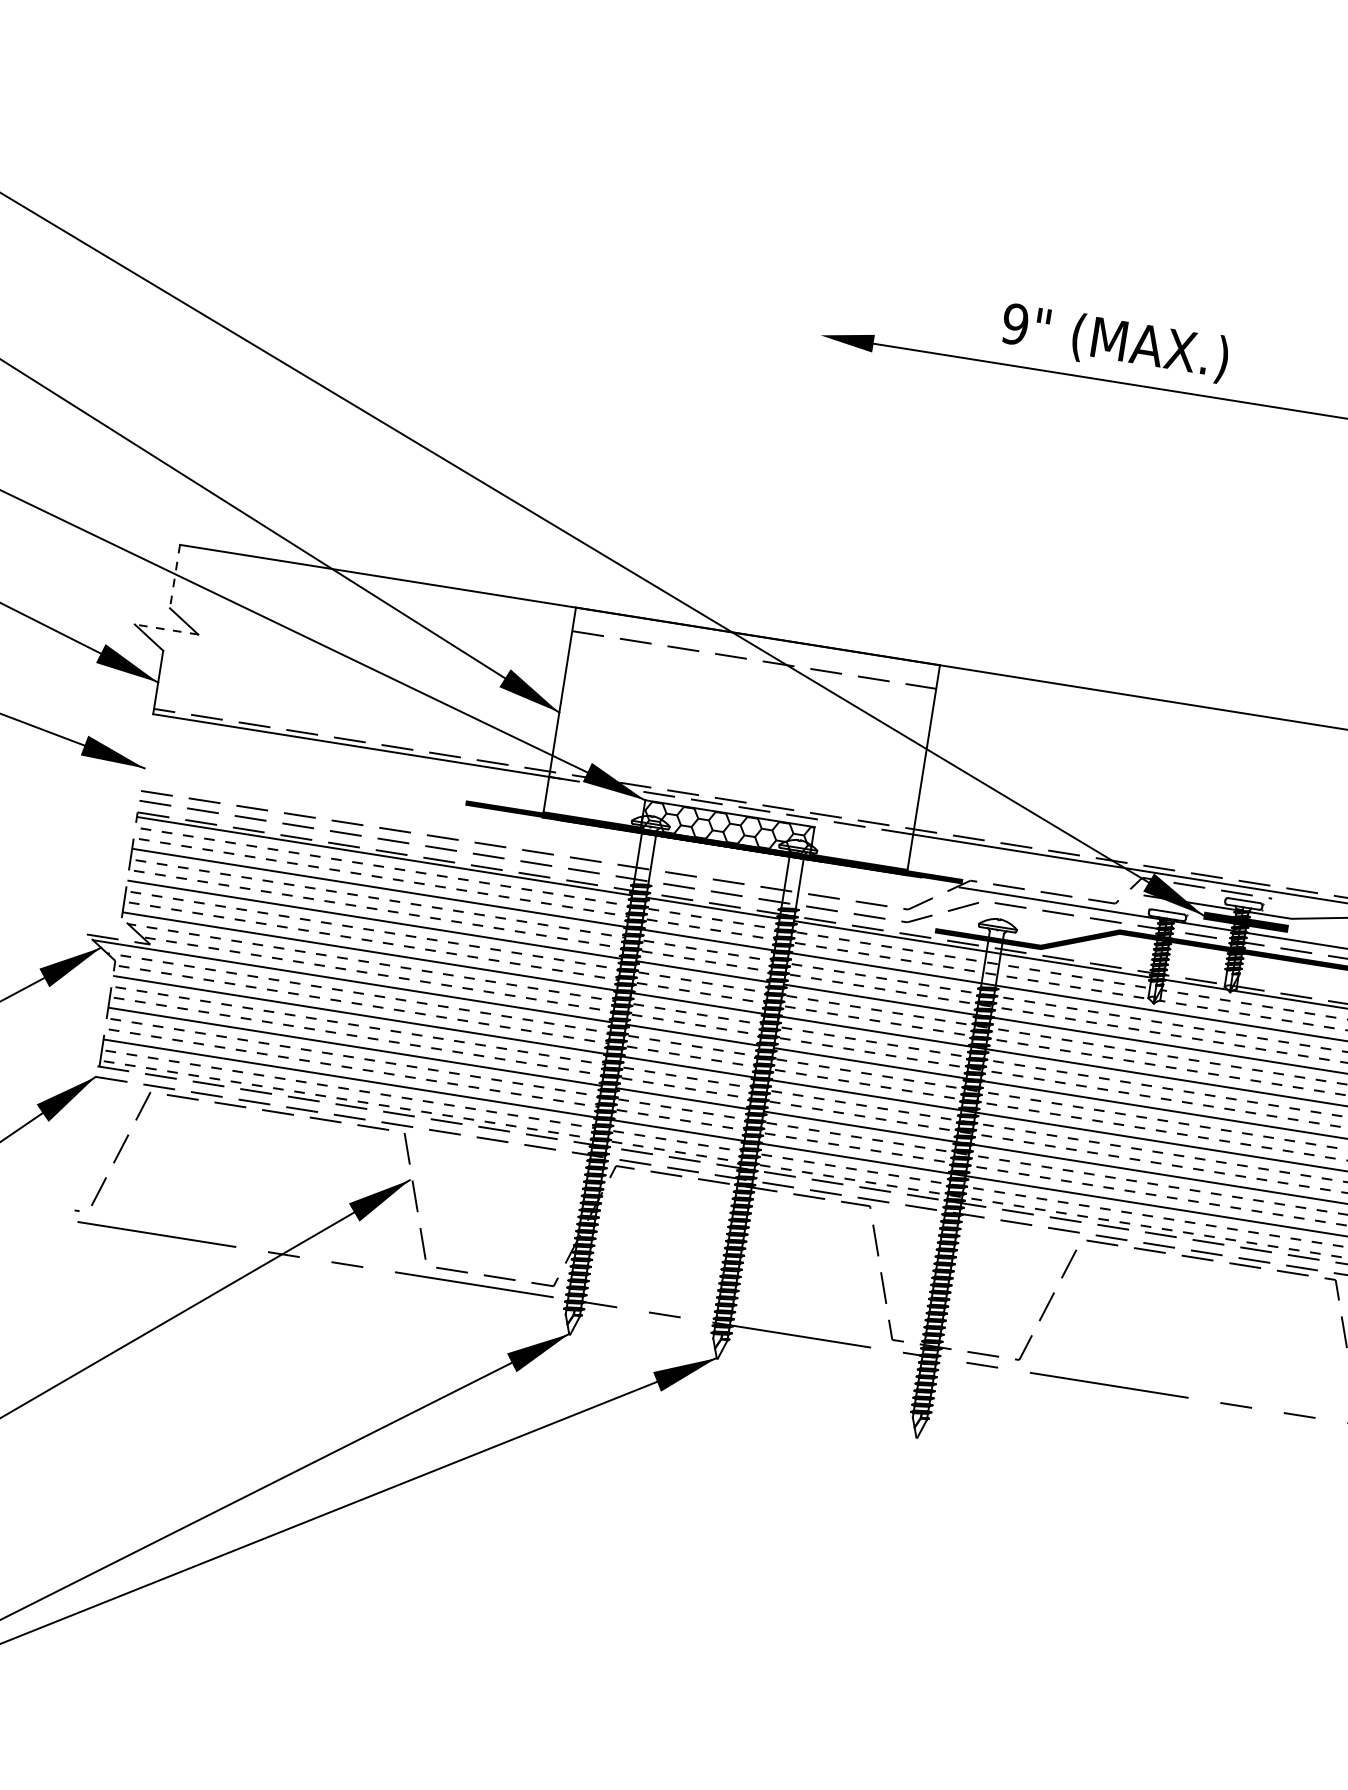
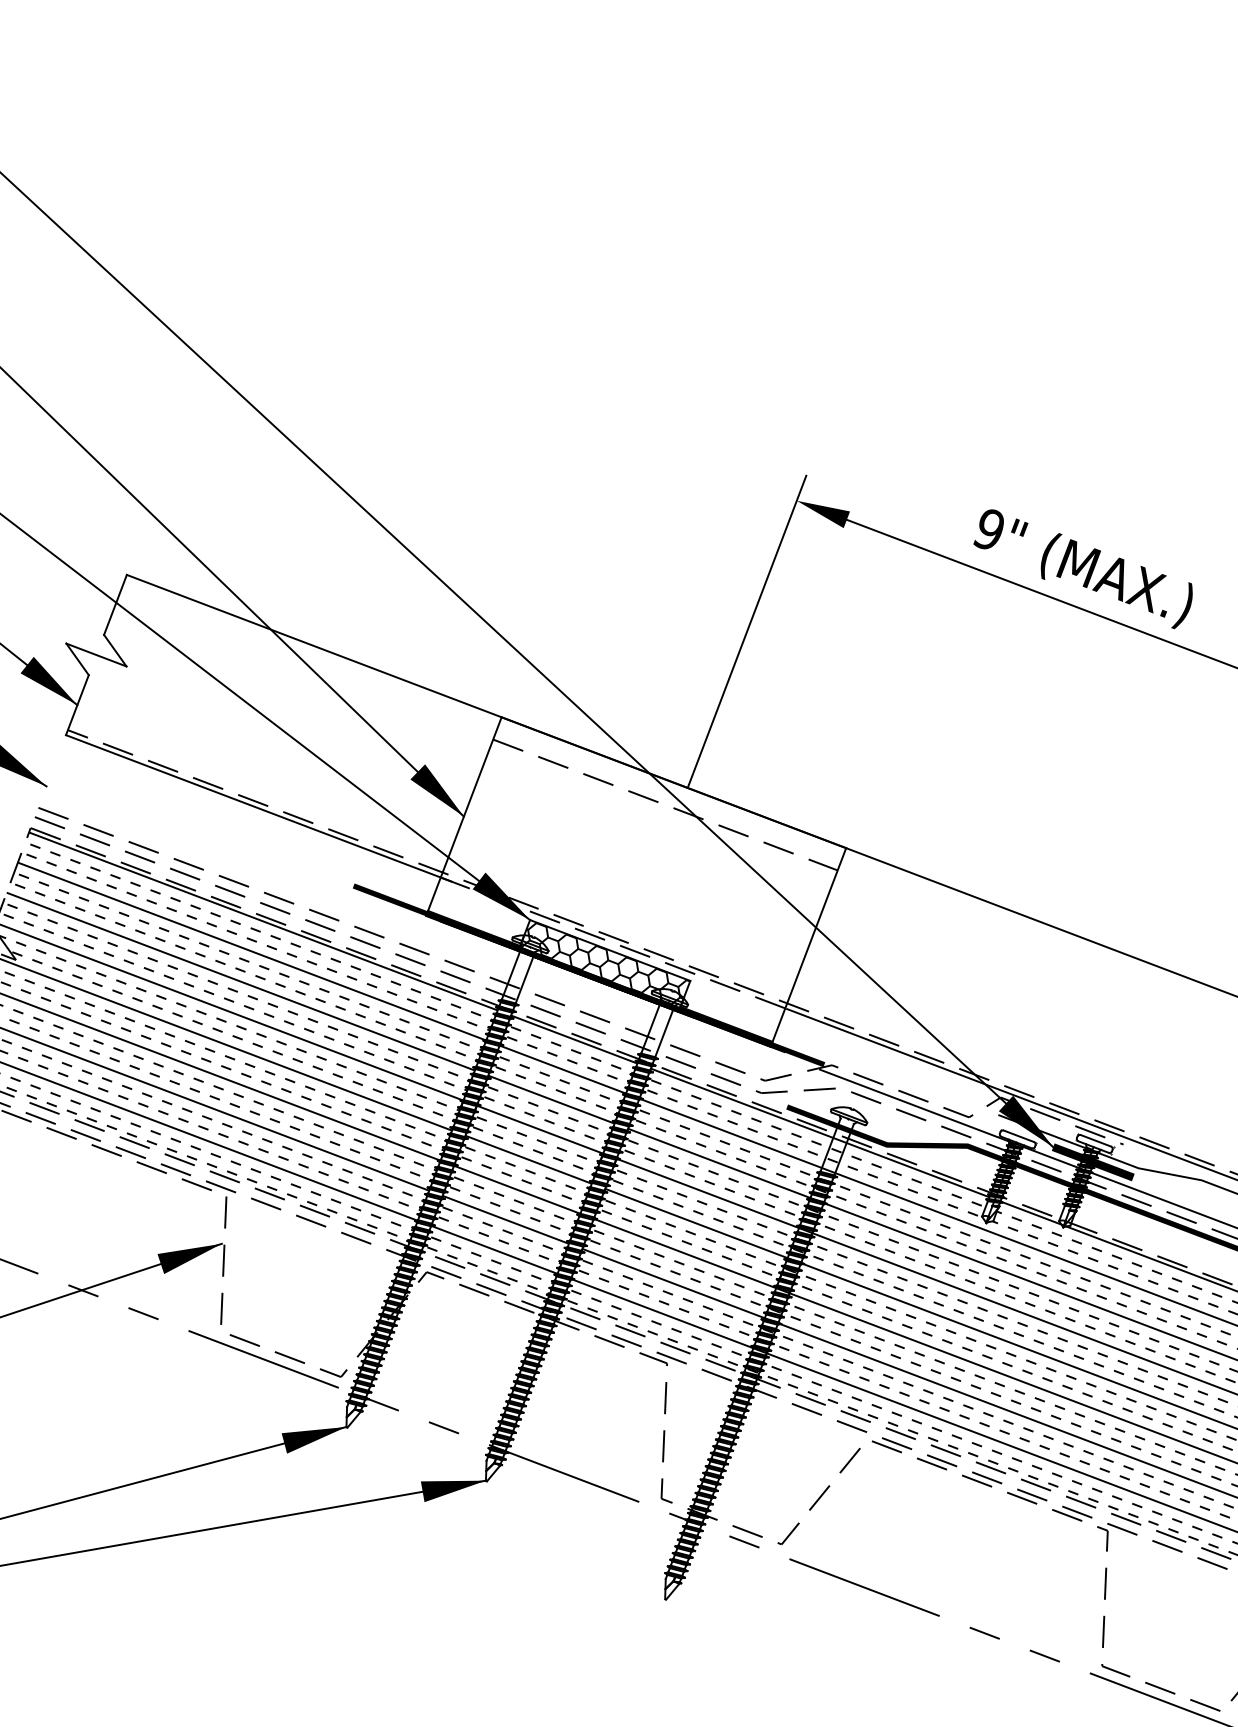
line: (798, 473) -> (746, 631), added
line: (174, 577) -> (114, 605), dashed -> solid
line: (166, 629) -> (96, 654), dashed -> solid

